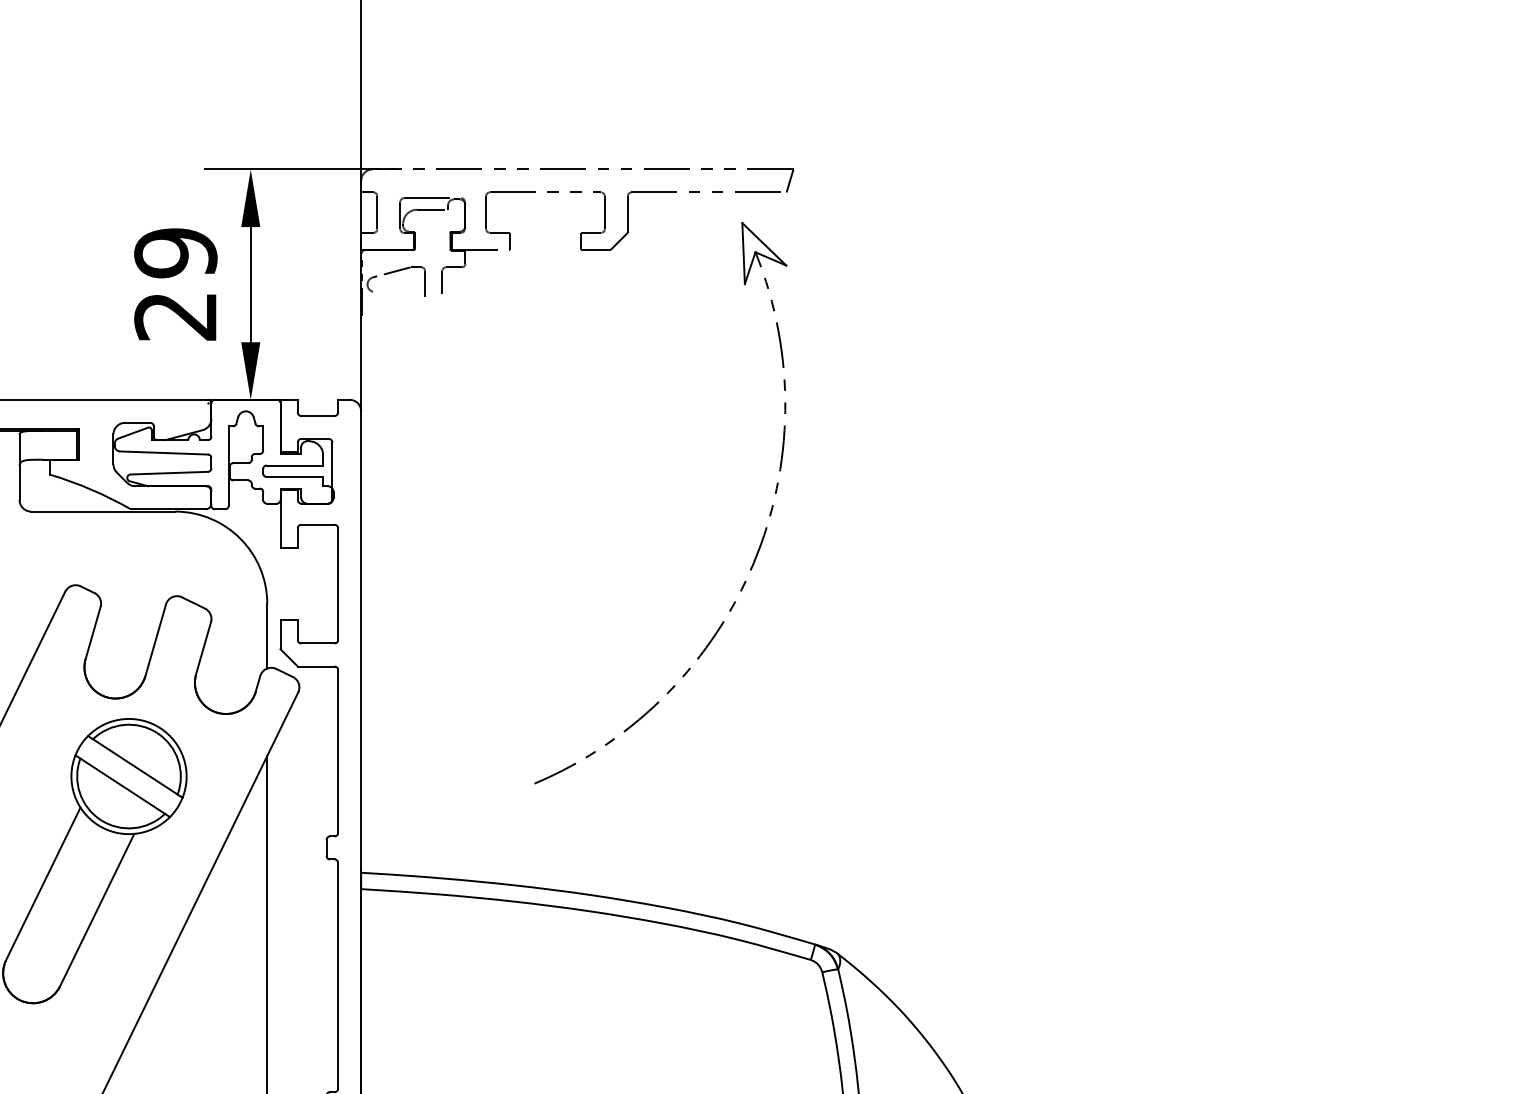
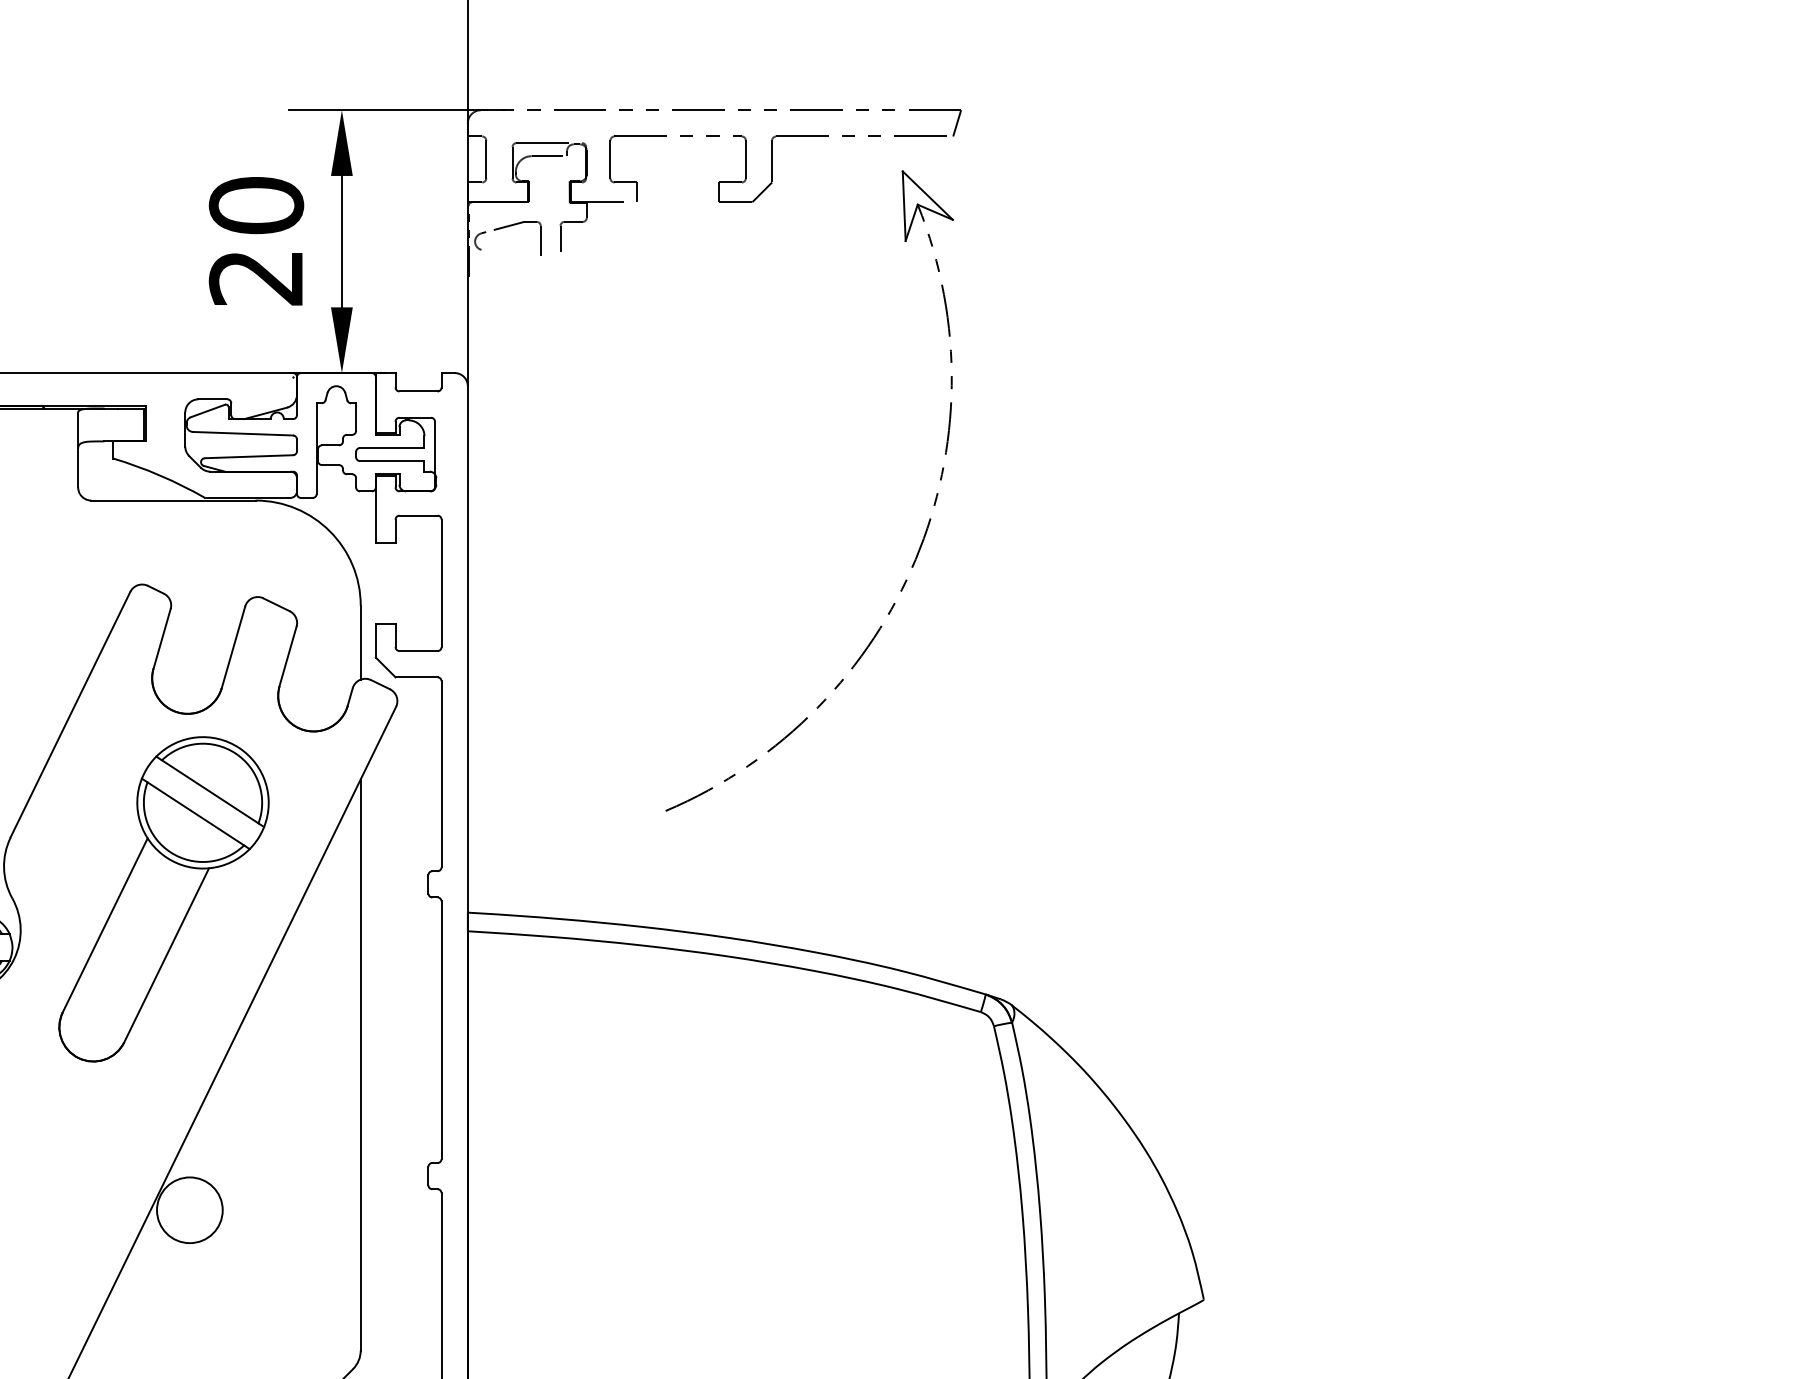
text: (175, 252) -> (256, 205), 29 -> 20

